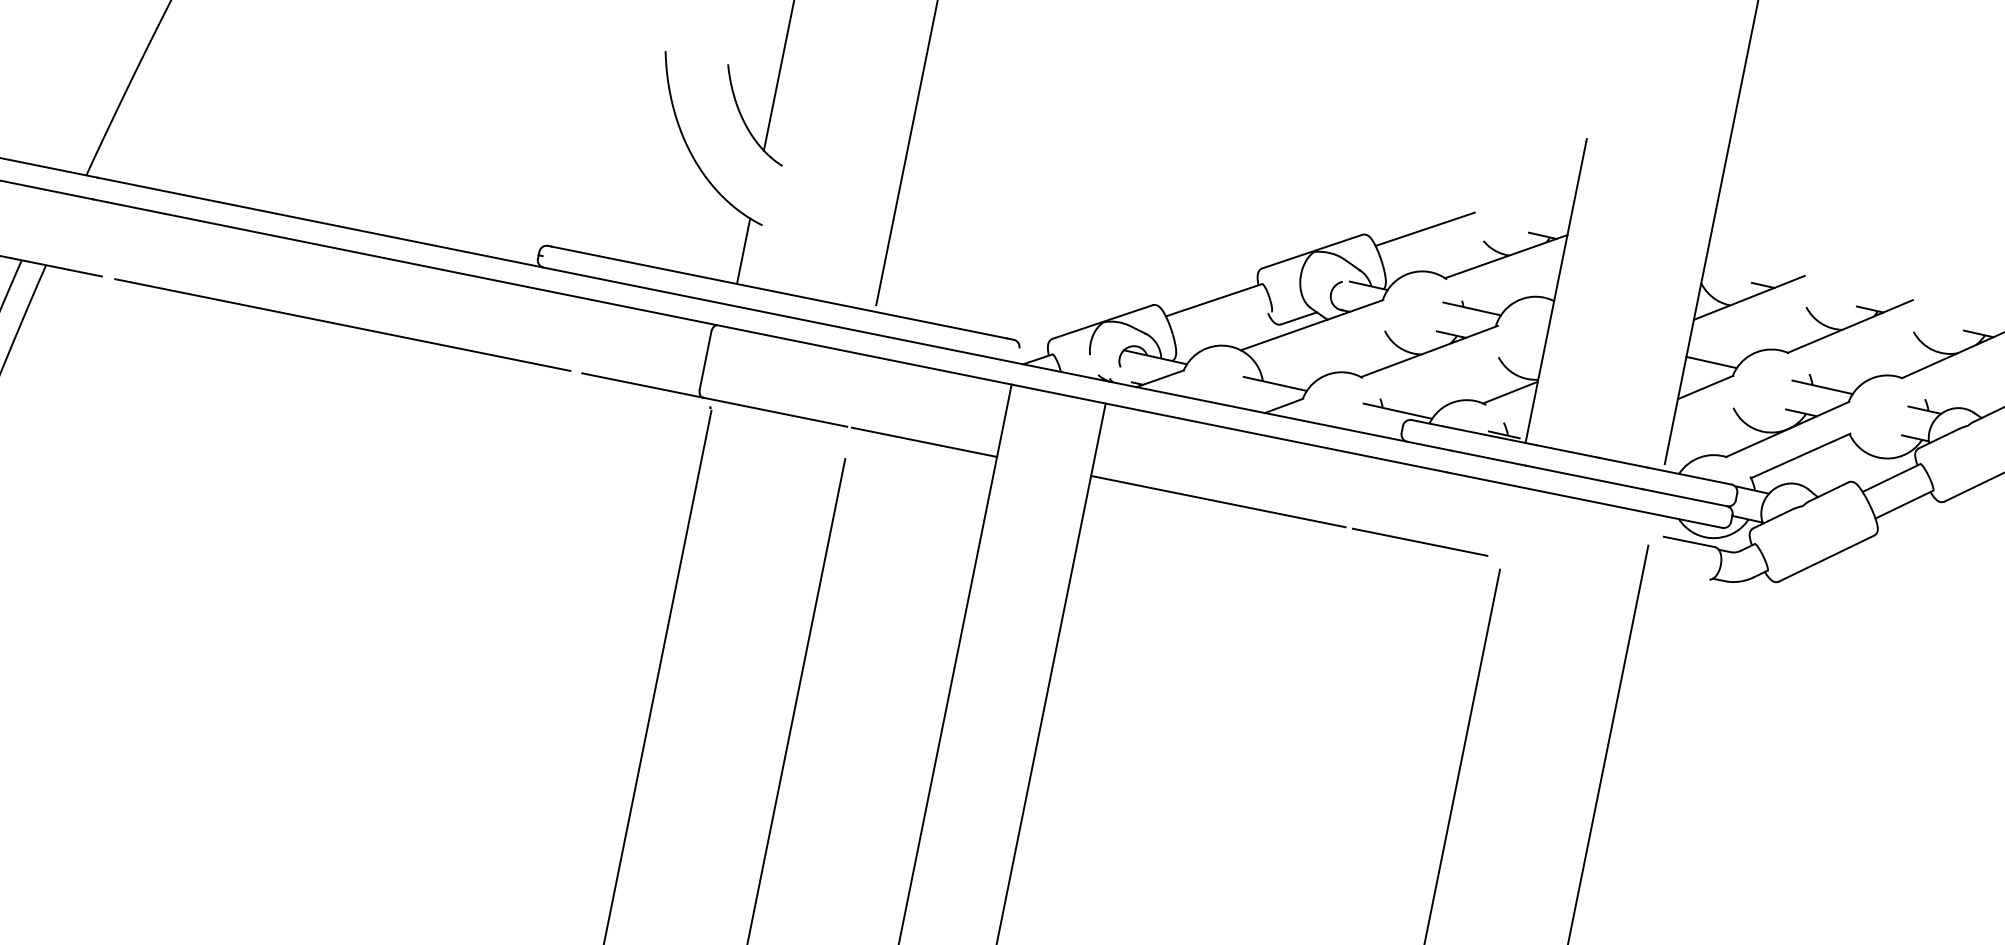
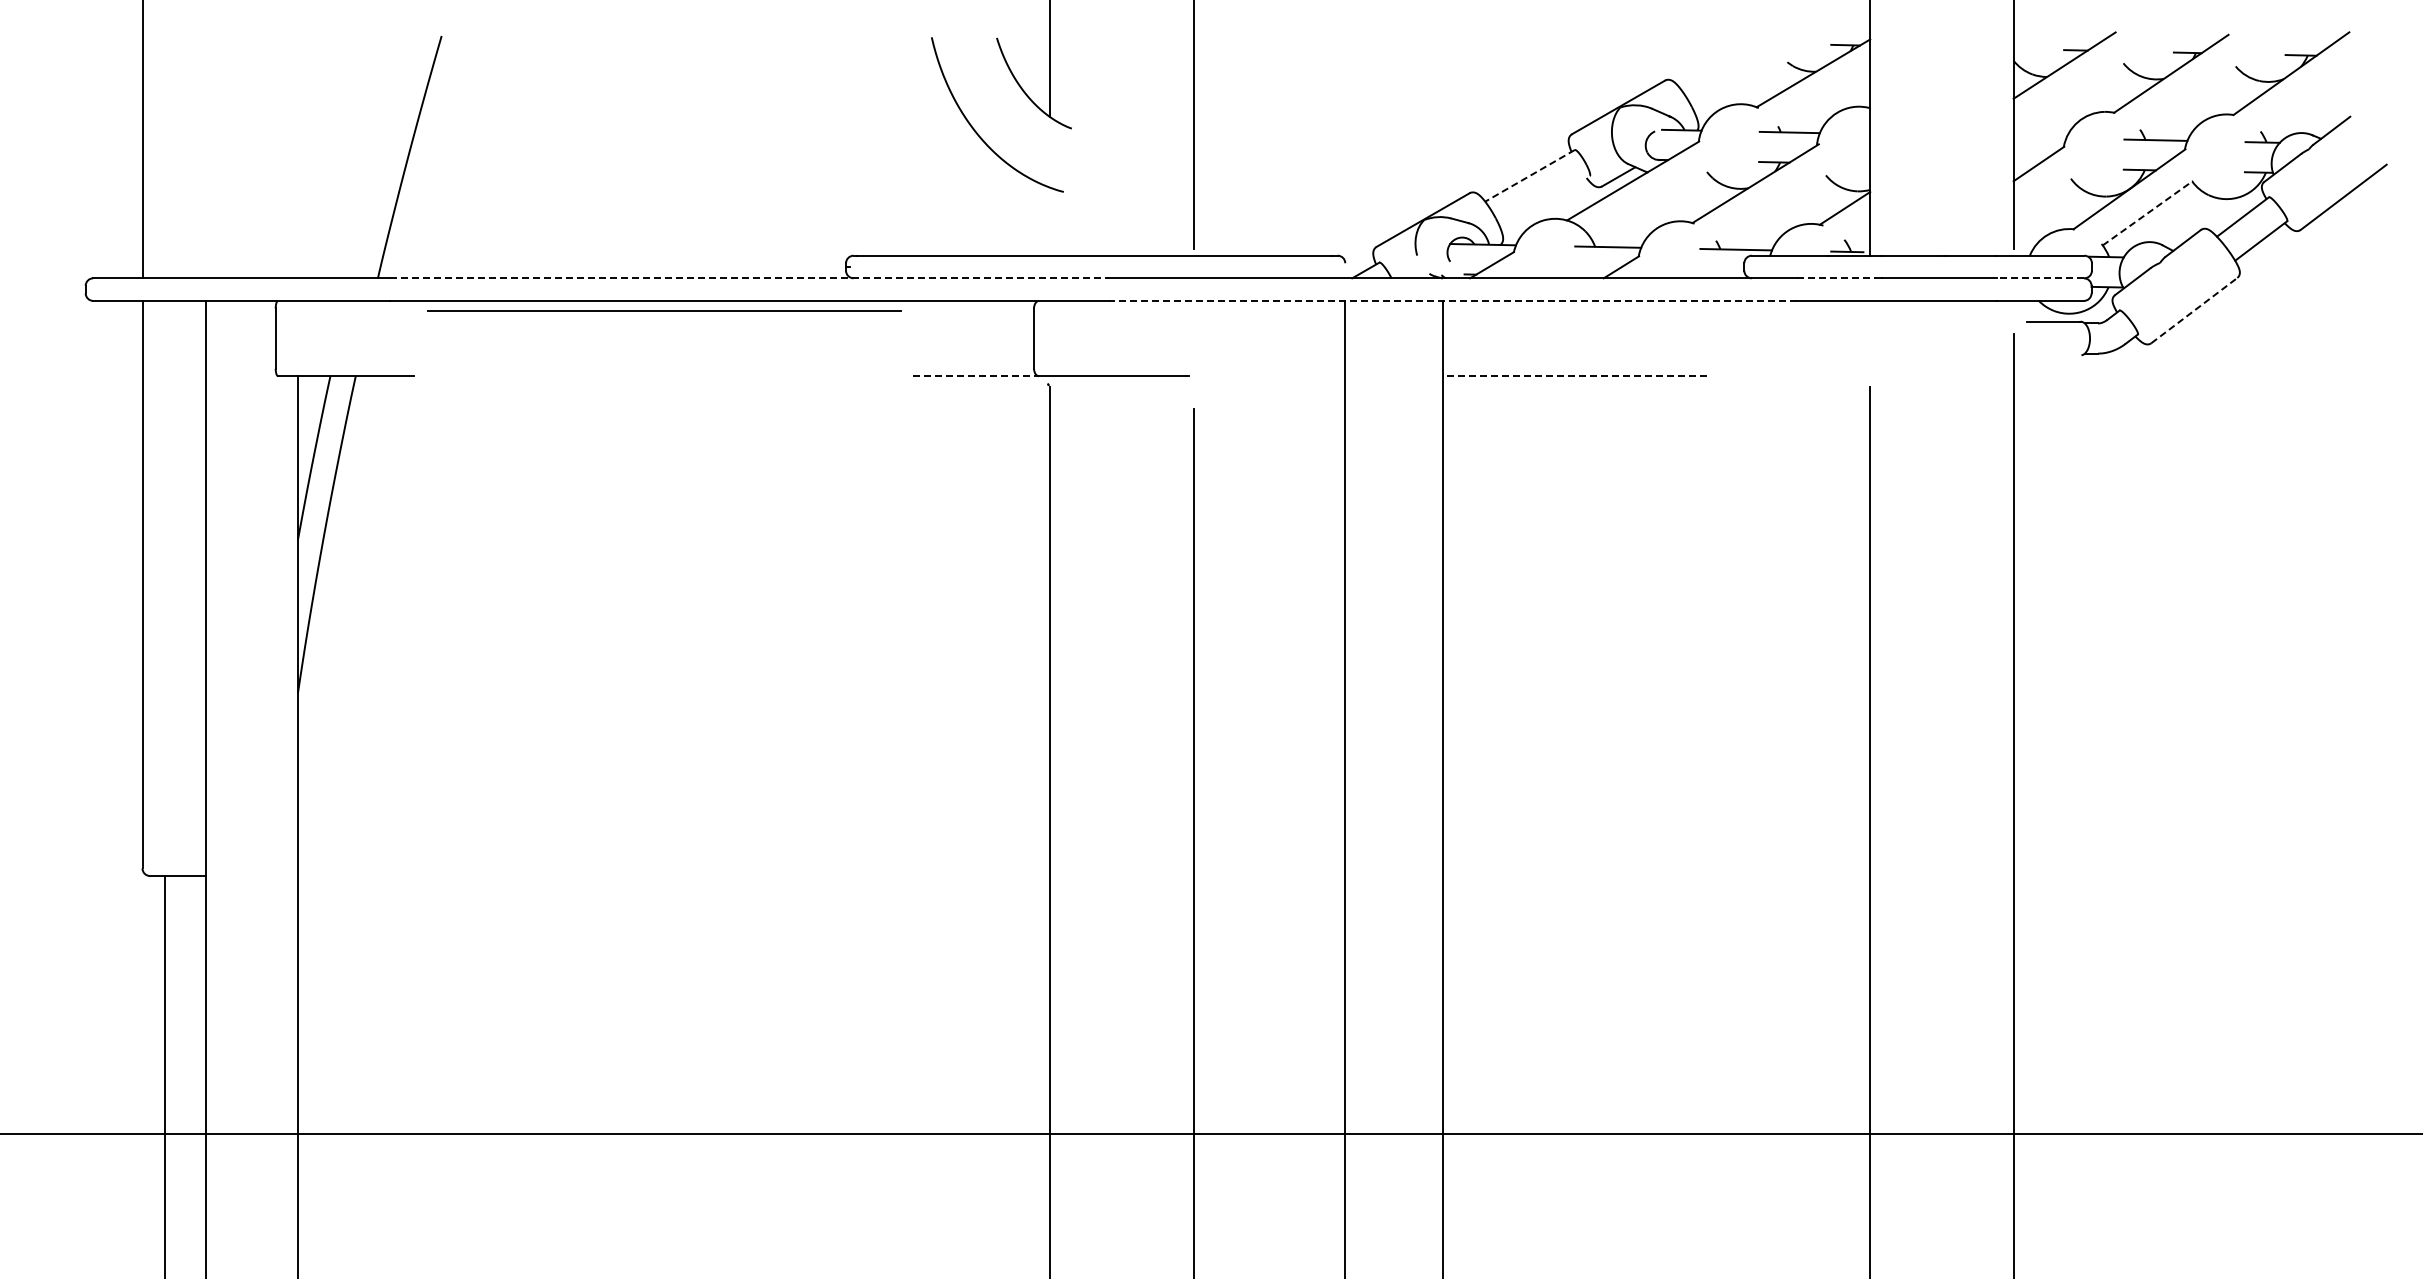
line: (1424, 229) -> (1726, 62), removed
line: (443, 247) -> (749, 278), solid -> dashed
line: (744, 251) -> (1050, 221), removed
line: (1214, 299) -> (1530, 175), solid -> dashed
line: (343, 324) -> (664, 310), moved
line: (1711, 362) -> (2039, 137), removed
line: (642, 385) -> (976, 376), solid -> dashed
line: (1115, 405) -> (1452, 300), solid -> dashed
line: (923, 442) -> (1268, 376), removed
line: (1801, 455) -> (2148, 212), solid -> dashed
line: (1488, 458) -> (1836, 278), solid -> dashed
line: (1684, 497) -> (2040, 278), solid -> dashed
line: (1217, 501) -> (1574, 376), solid -> dashed
line: (1419, 542) -> (1784, 376), removed
line: (1826, 558) -> (2194, 310), solid -> dashed

